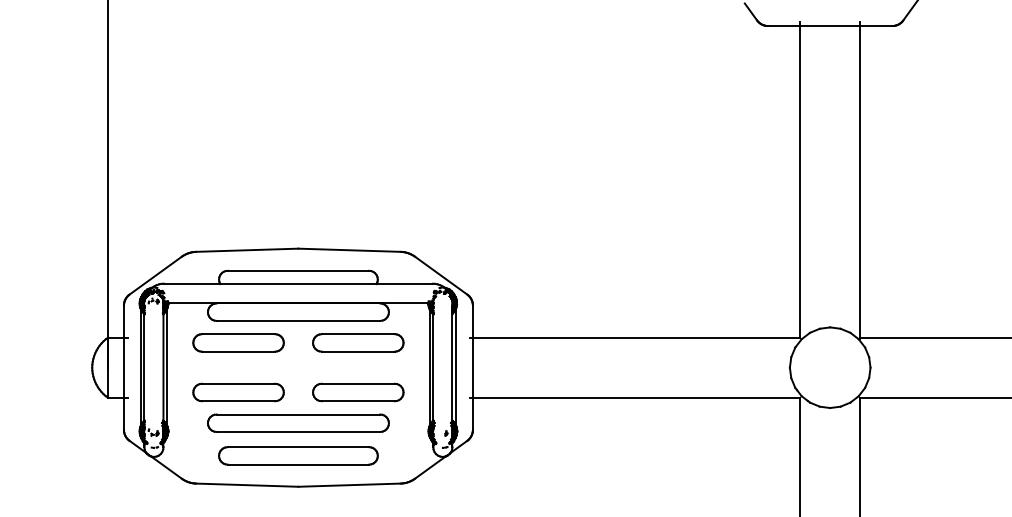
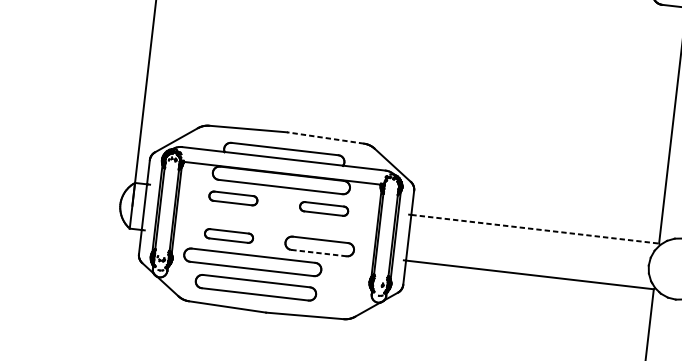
line: (349, 250) -> (325, 138), solid -> dashed
line: (636, 337) -> (535, 229), solid -> dashed
part: (238, 342) -> (233, 198), size x0.7
part: (358, 342) -> (324, 208), size x0.7
part: (238, 392) -> (229, 235), size x0.7
line: (358, 401) -> (319, 253), solid -> dashed
part: (298, 422) -> (252, 261), moved
part: (298, 455) -> (256, 287), moved

